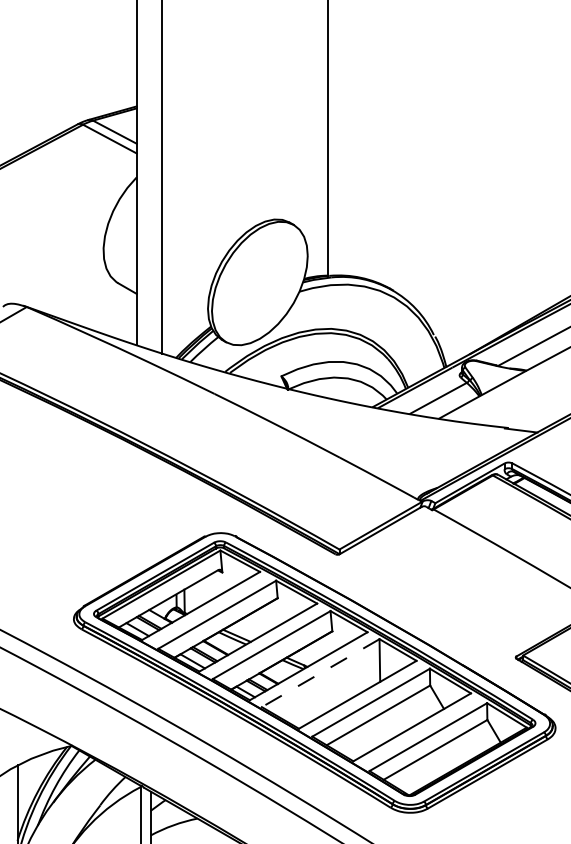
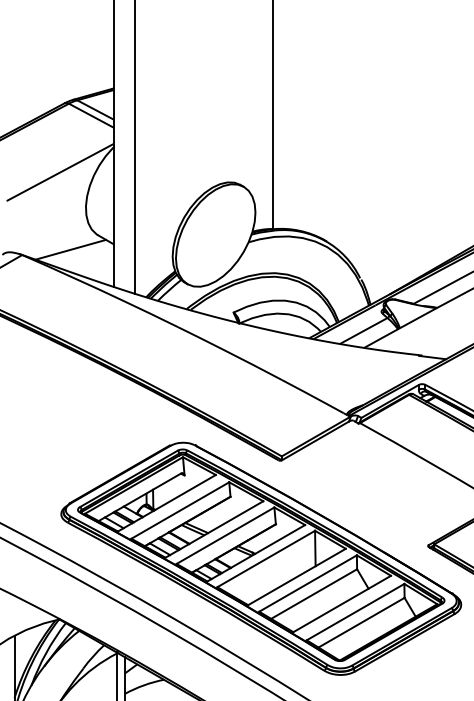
line: (72, 207) -> (60, 172), added
line: (84, 300) -> (70, 249), added
line: (320, 673) -> (266, 559), dashed -> solid

